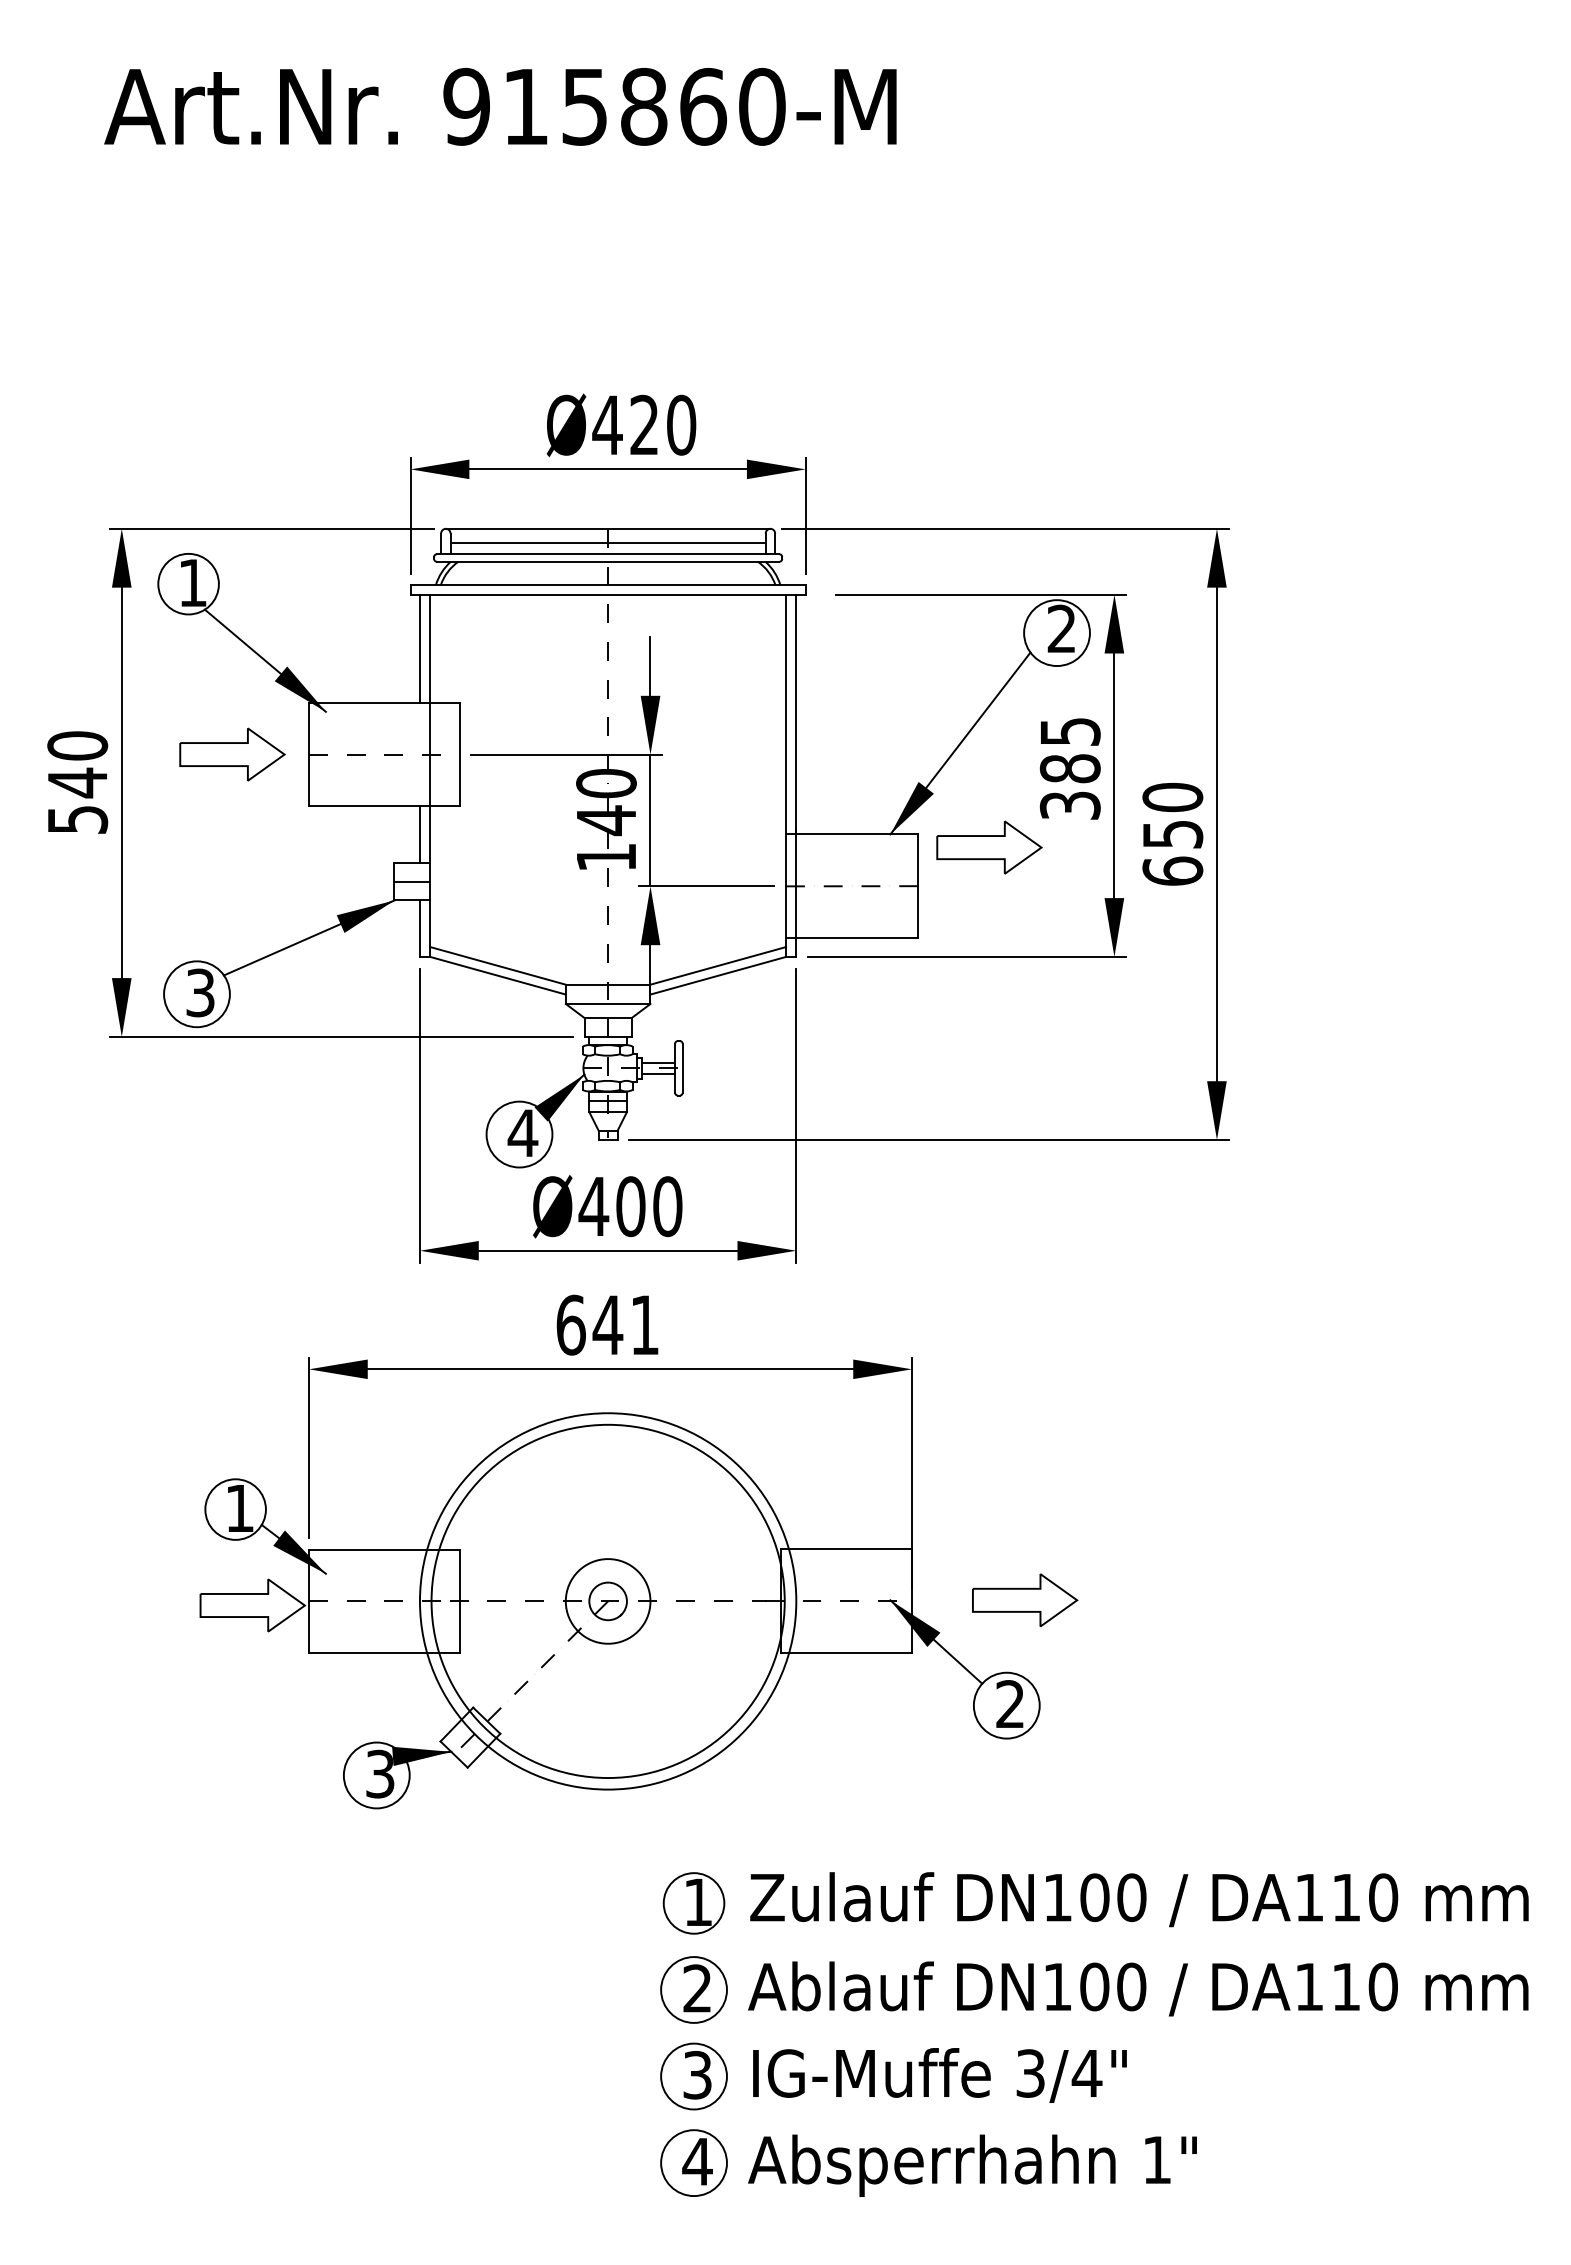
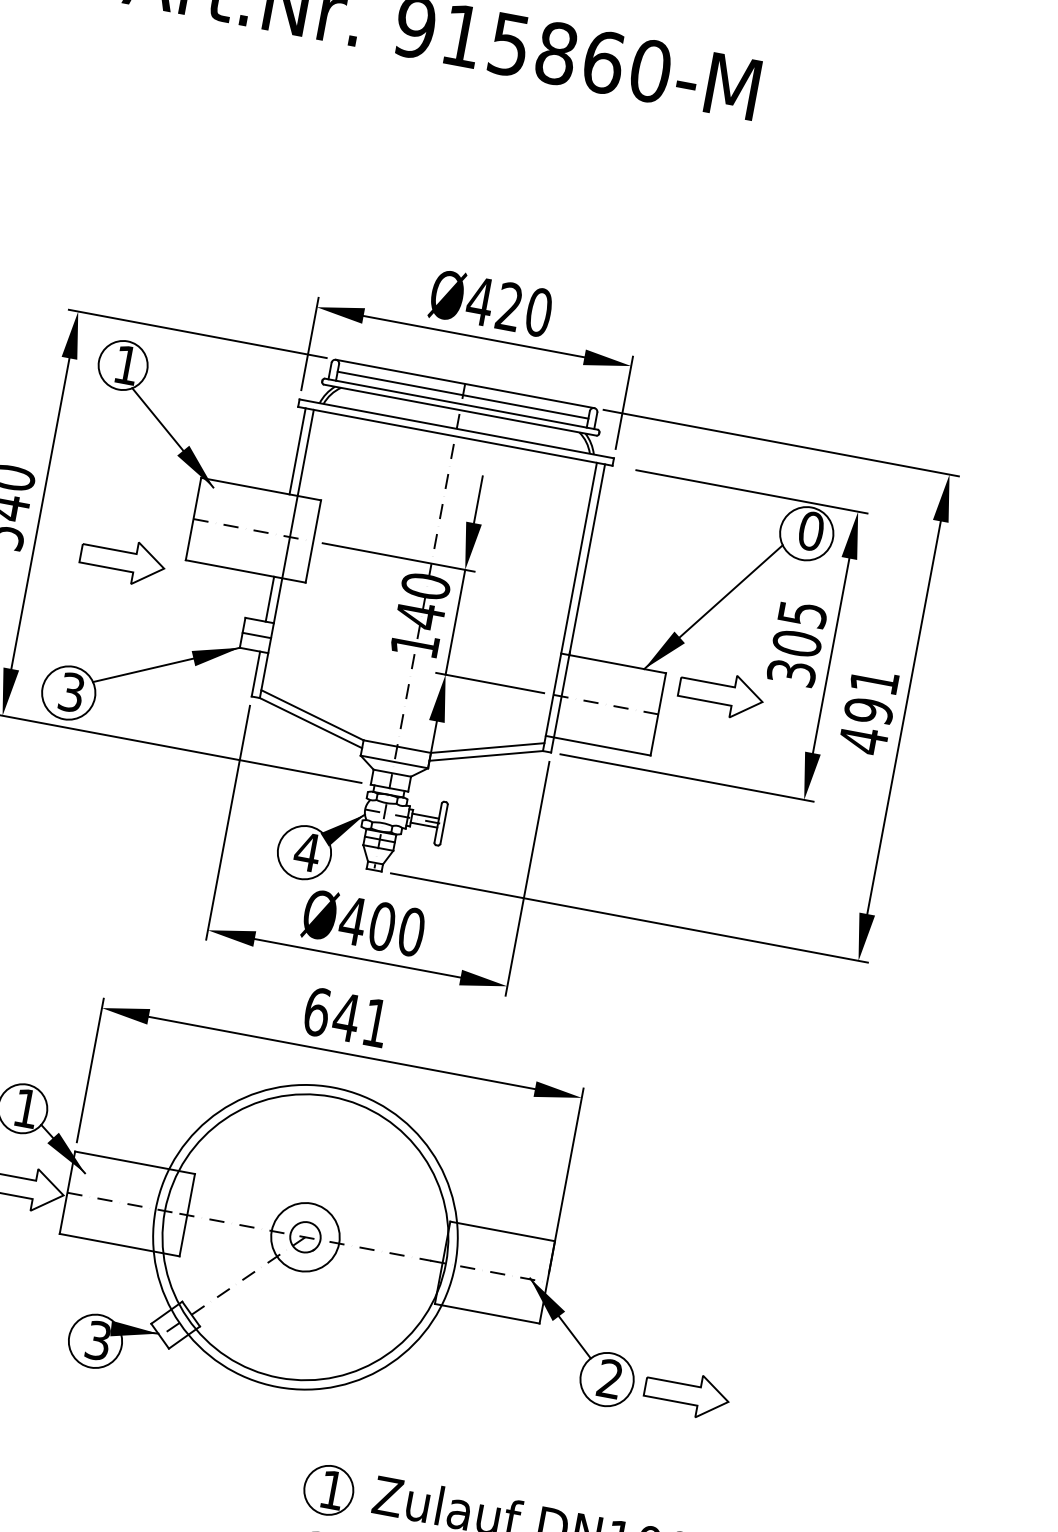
text: (1061, 628) -> (811, 530), 2 -> 0
part: (232, 754) -> (122, 560), moved
text: (1070, 768) -> (797, 643), 385 -> 305
text: (1172, 834) -> (868, 711), 650 -> 491
part: (1025, 1599) -> (687, 1393), moved

